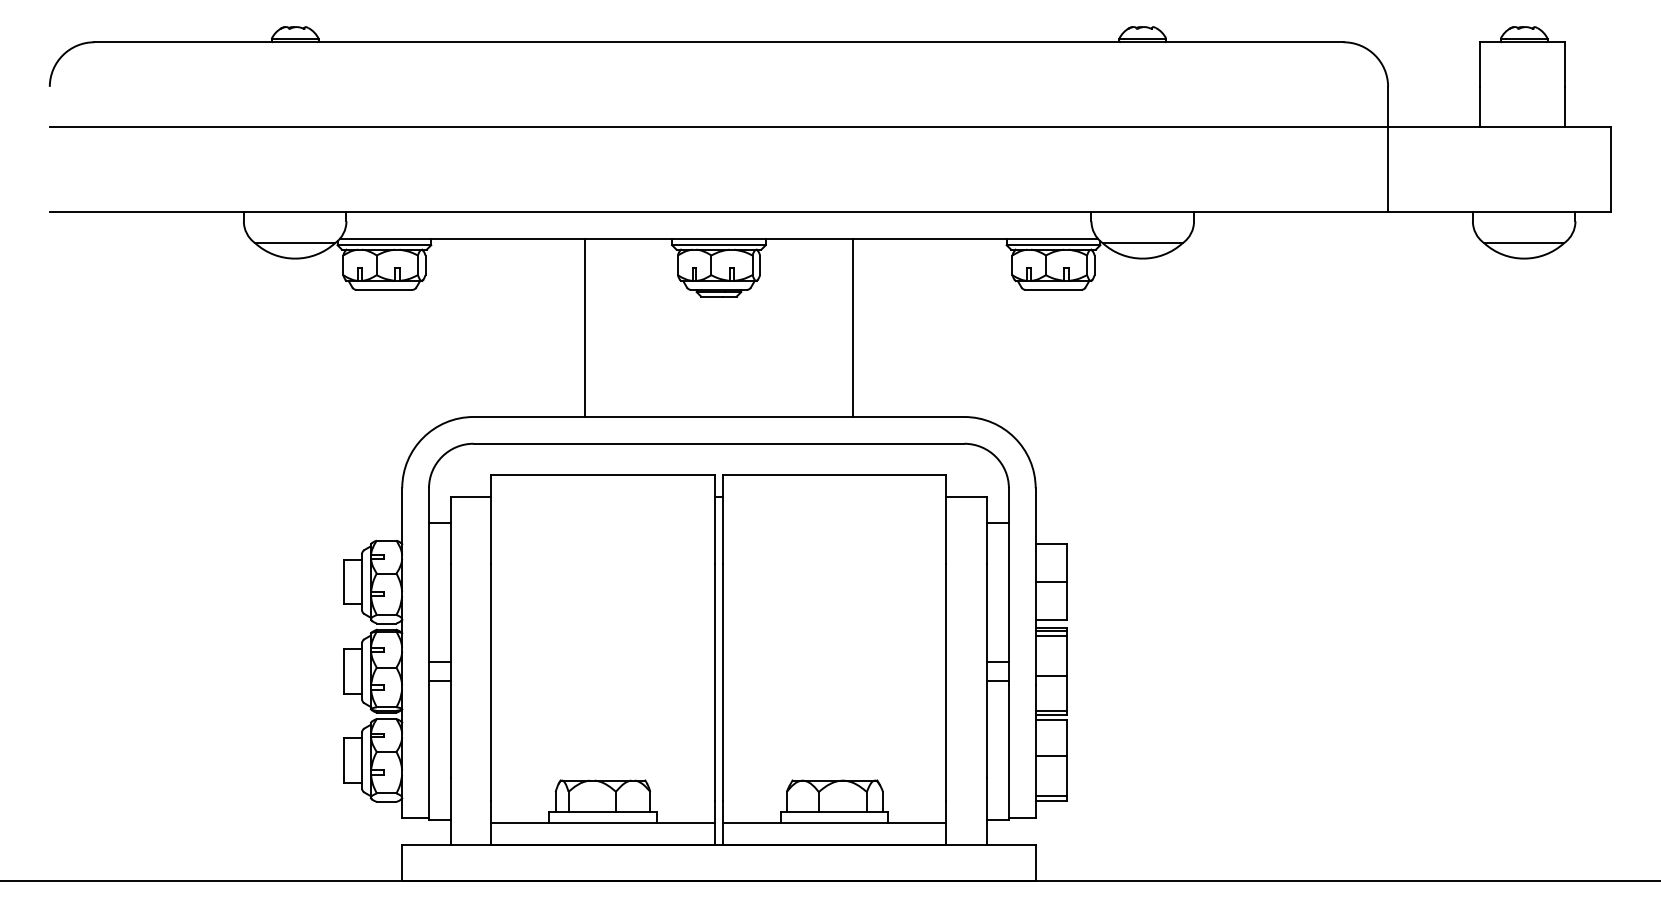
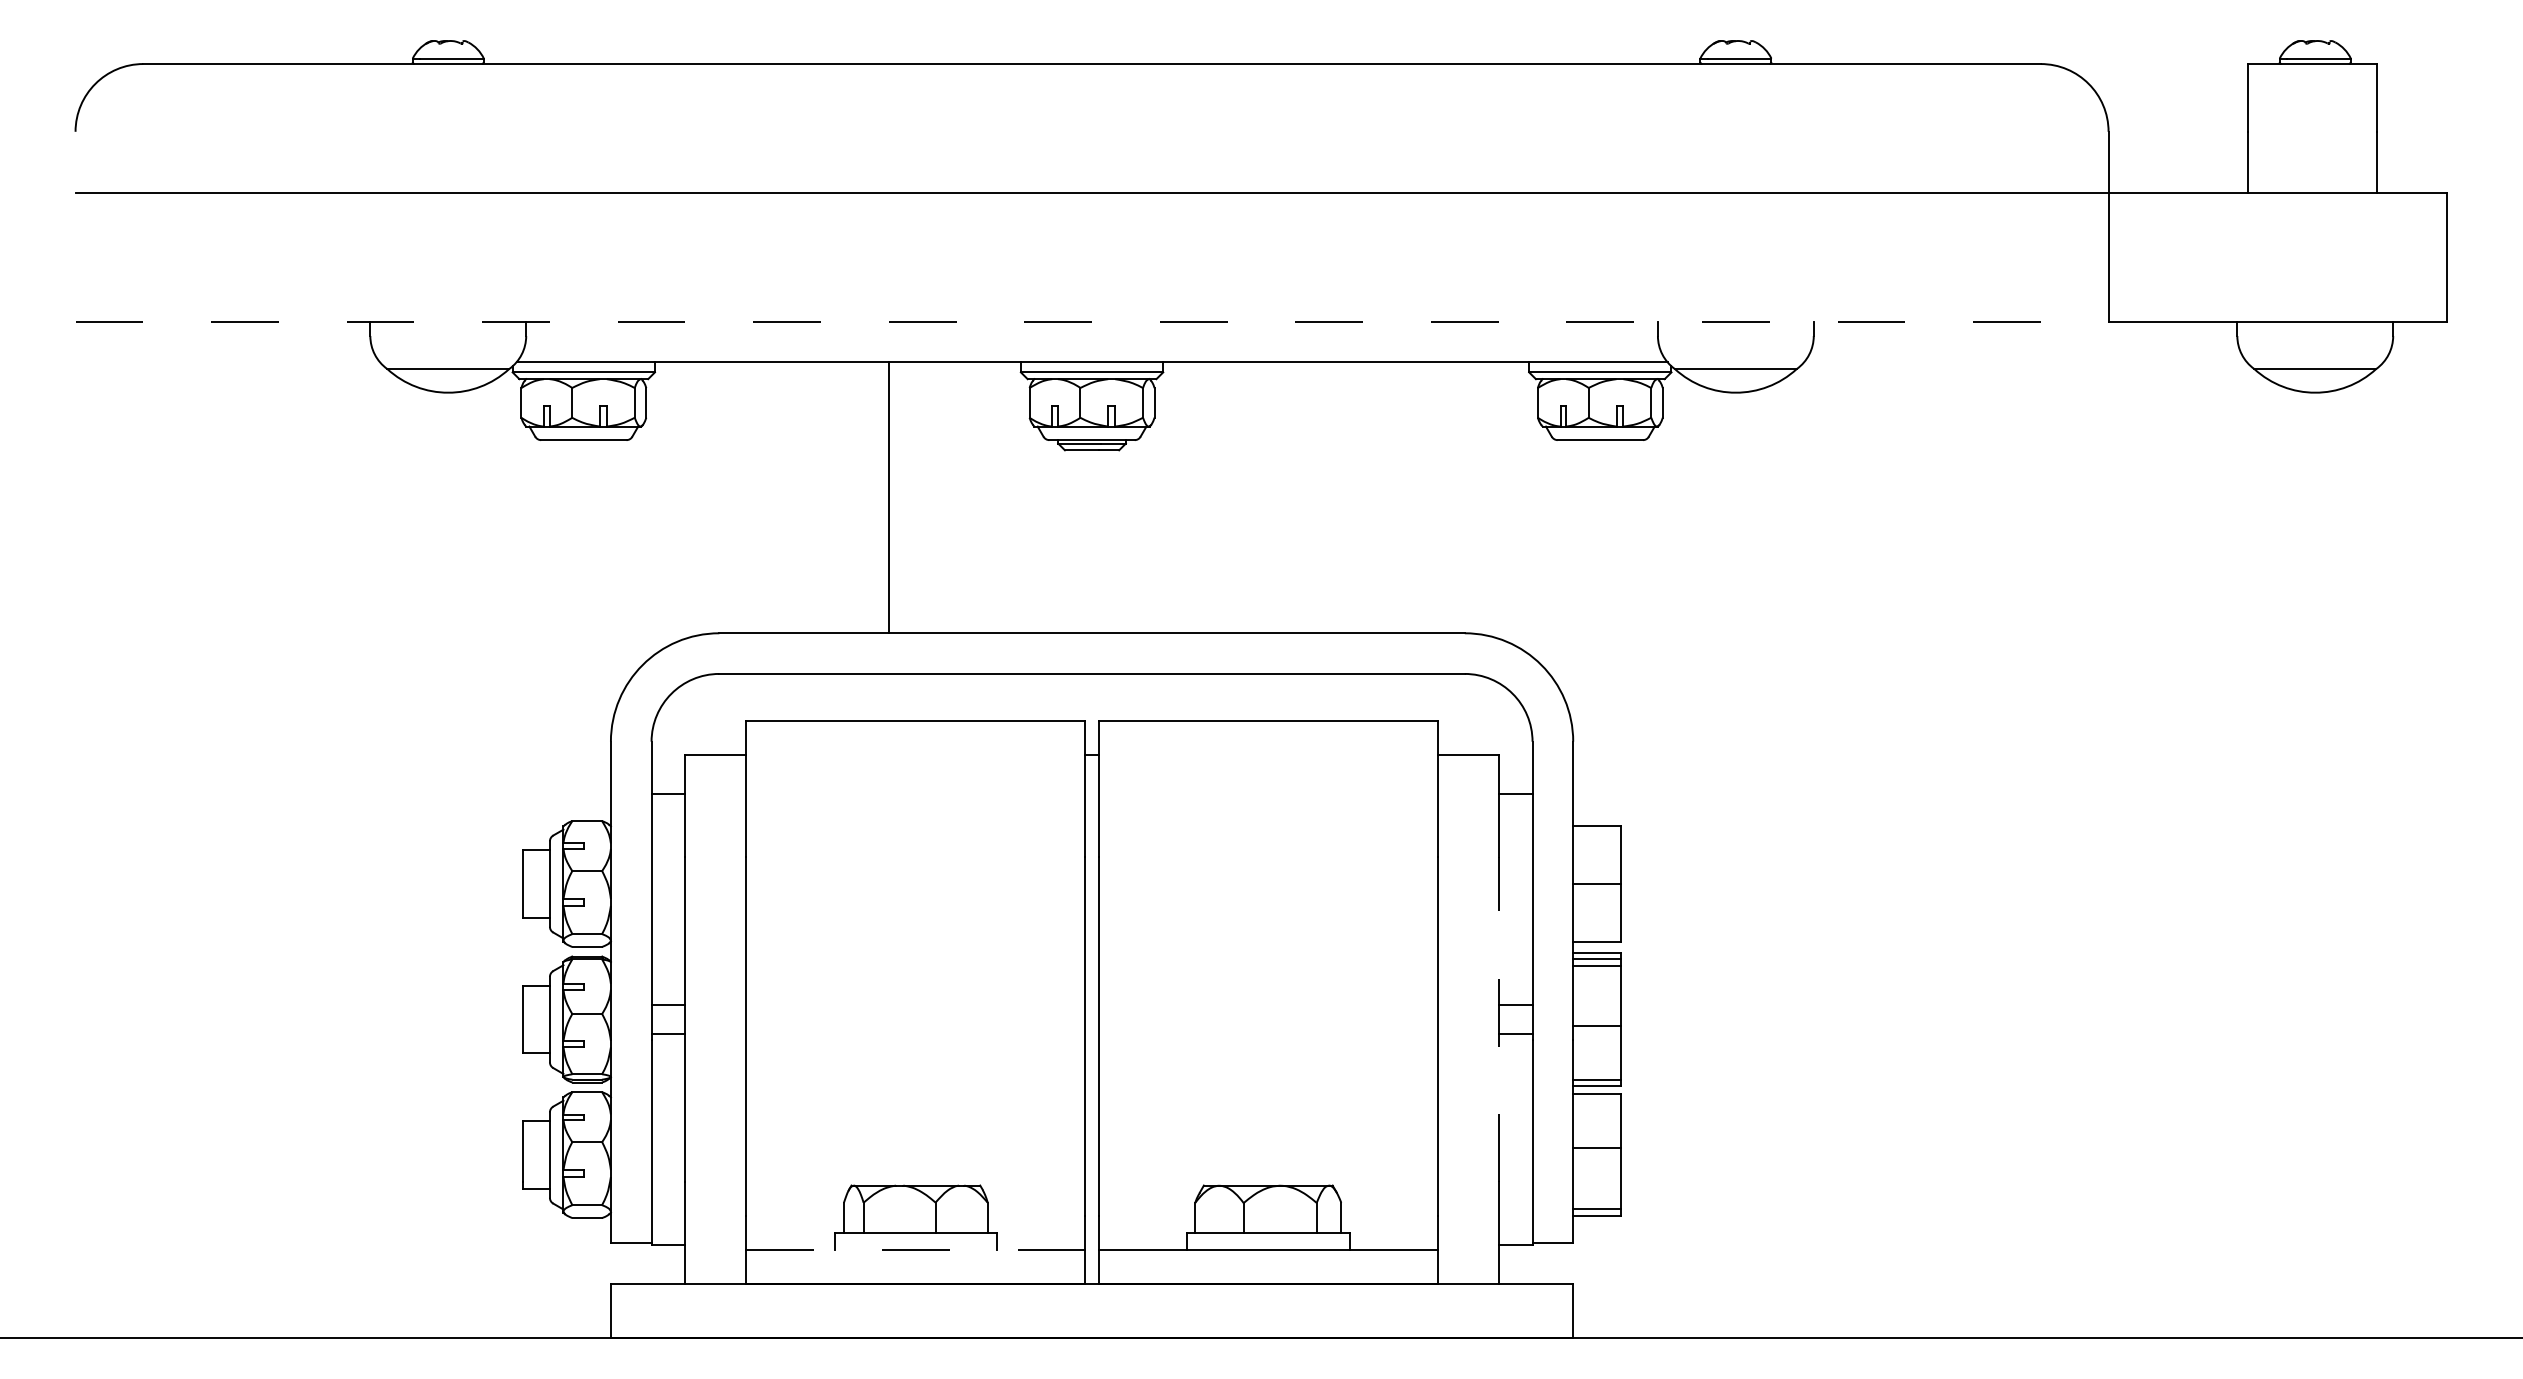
line: (719, 211) -> (1092, 321), solid -> dashed
line: (852, 327) -> (1294, 497), removed
line: (986, 670) -> (1498, 1018), solid -> dashed
line: (602, 822) -> (915, 1249), solid -> dashed

